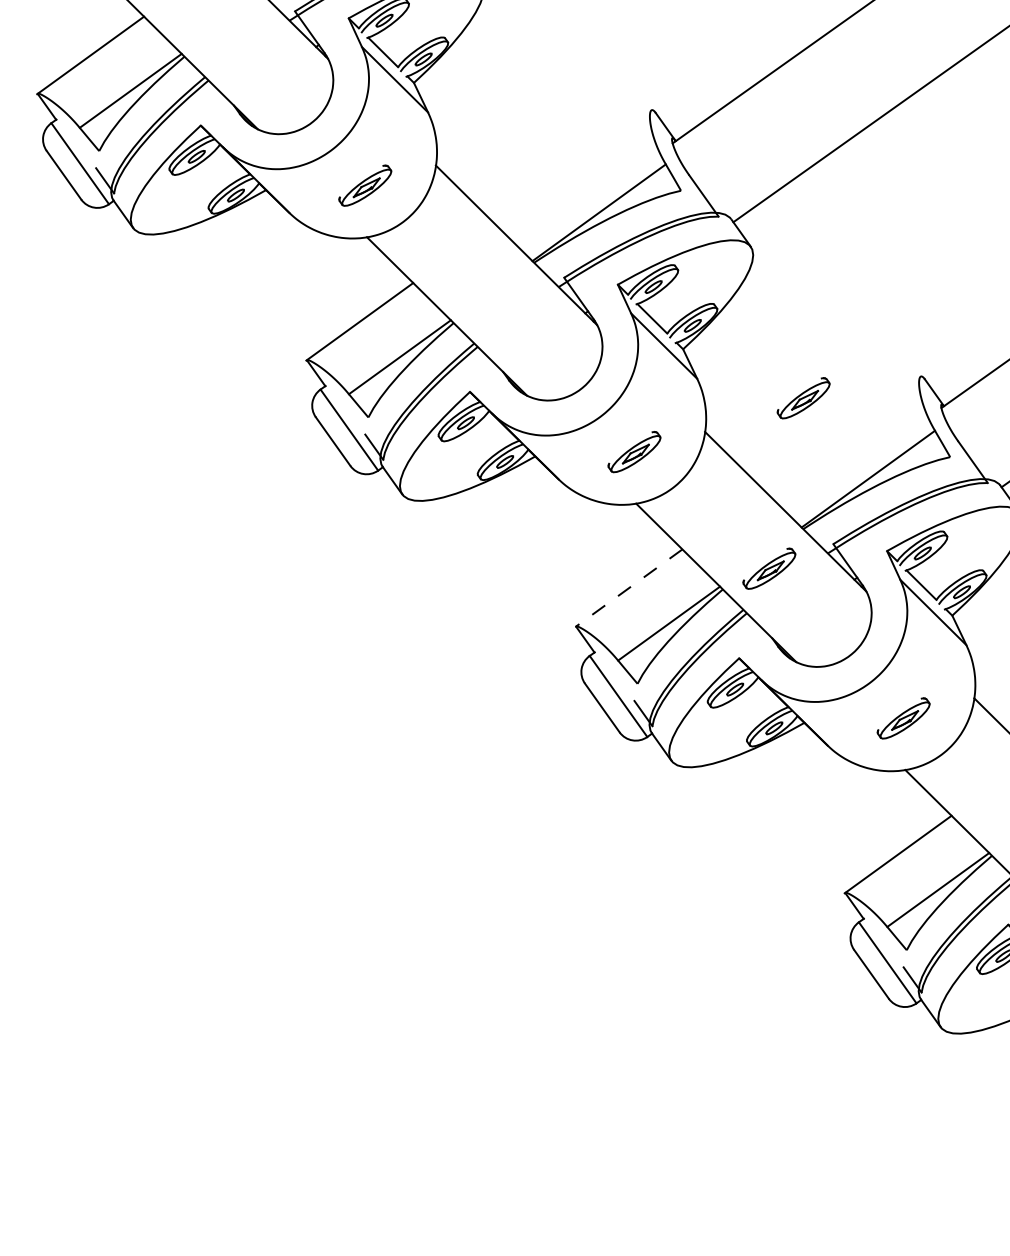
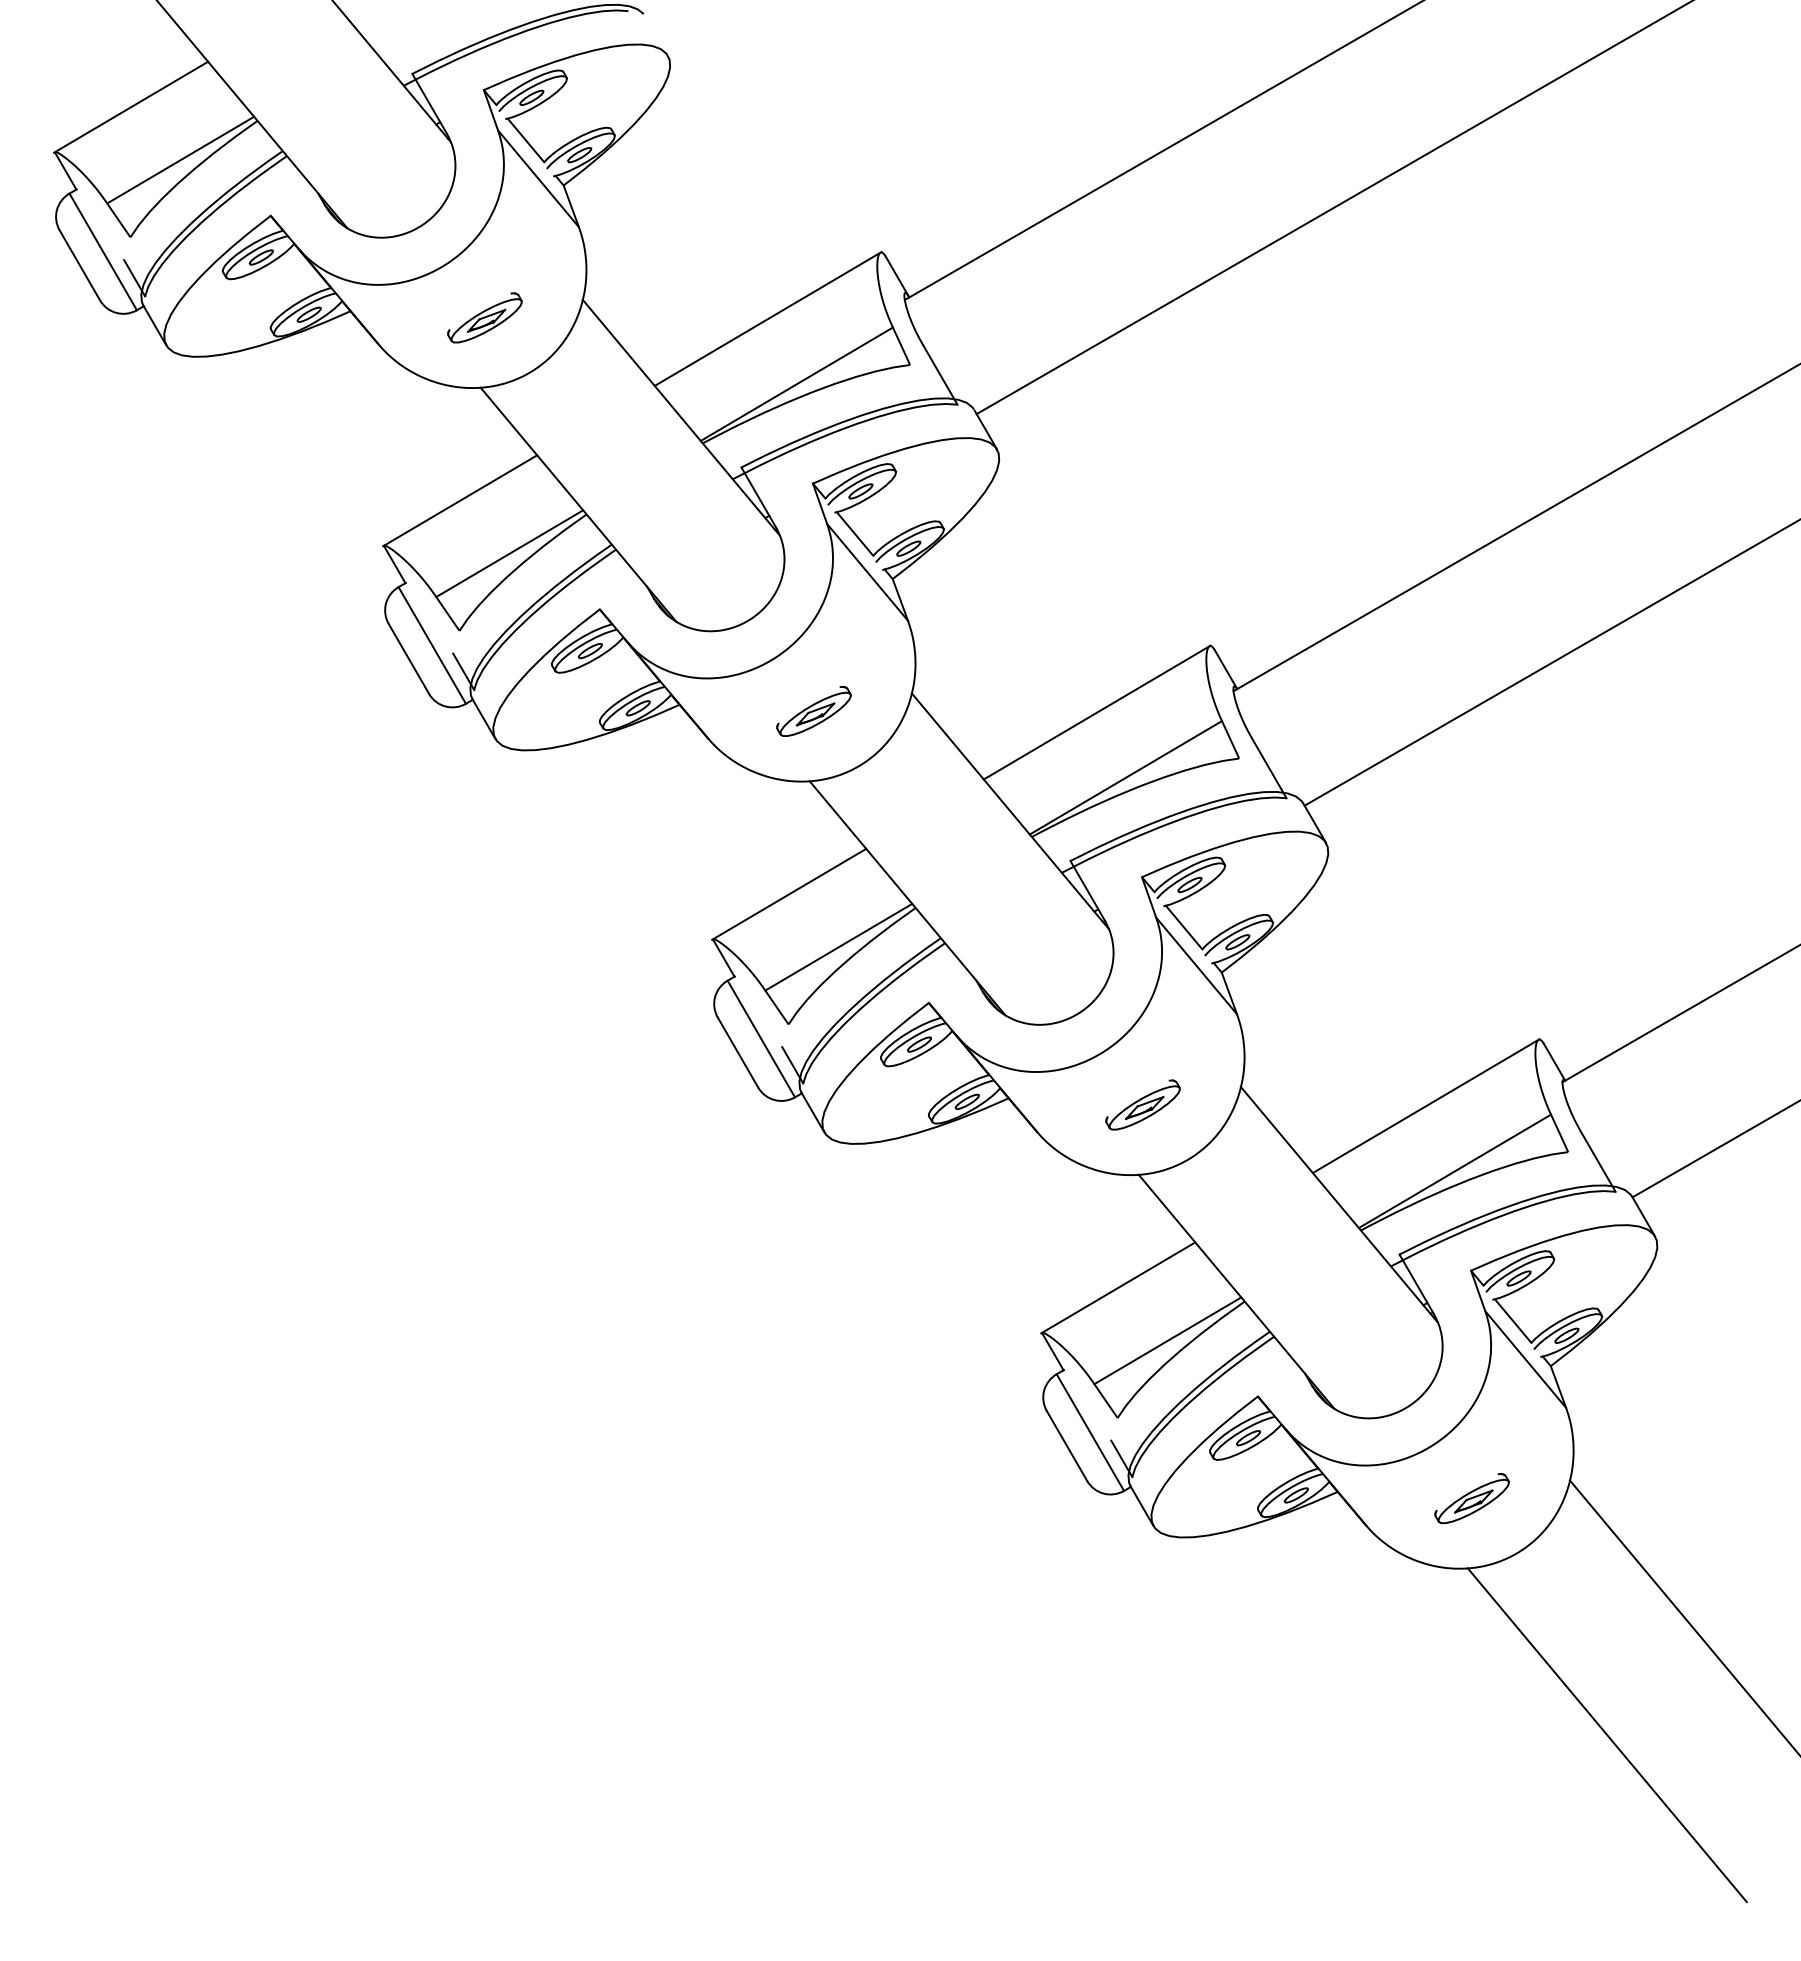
line: (573, 166) -> (767, 318), added
part: (803, 397) -> (1048, 659), removed
line: (842, 433) -> (1096, 712), added
part: (768, 568) -> (980, 885), removed
line: (628, 588) -> (788, 894), dashed -> solid

